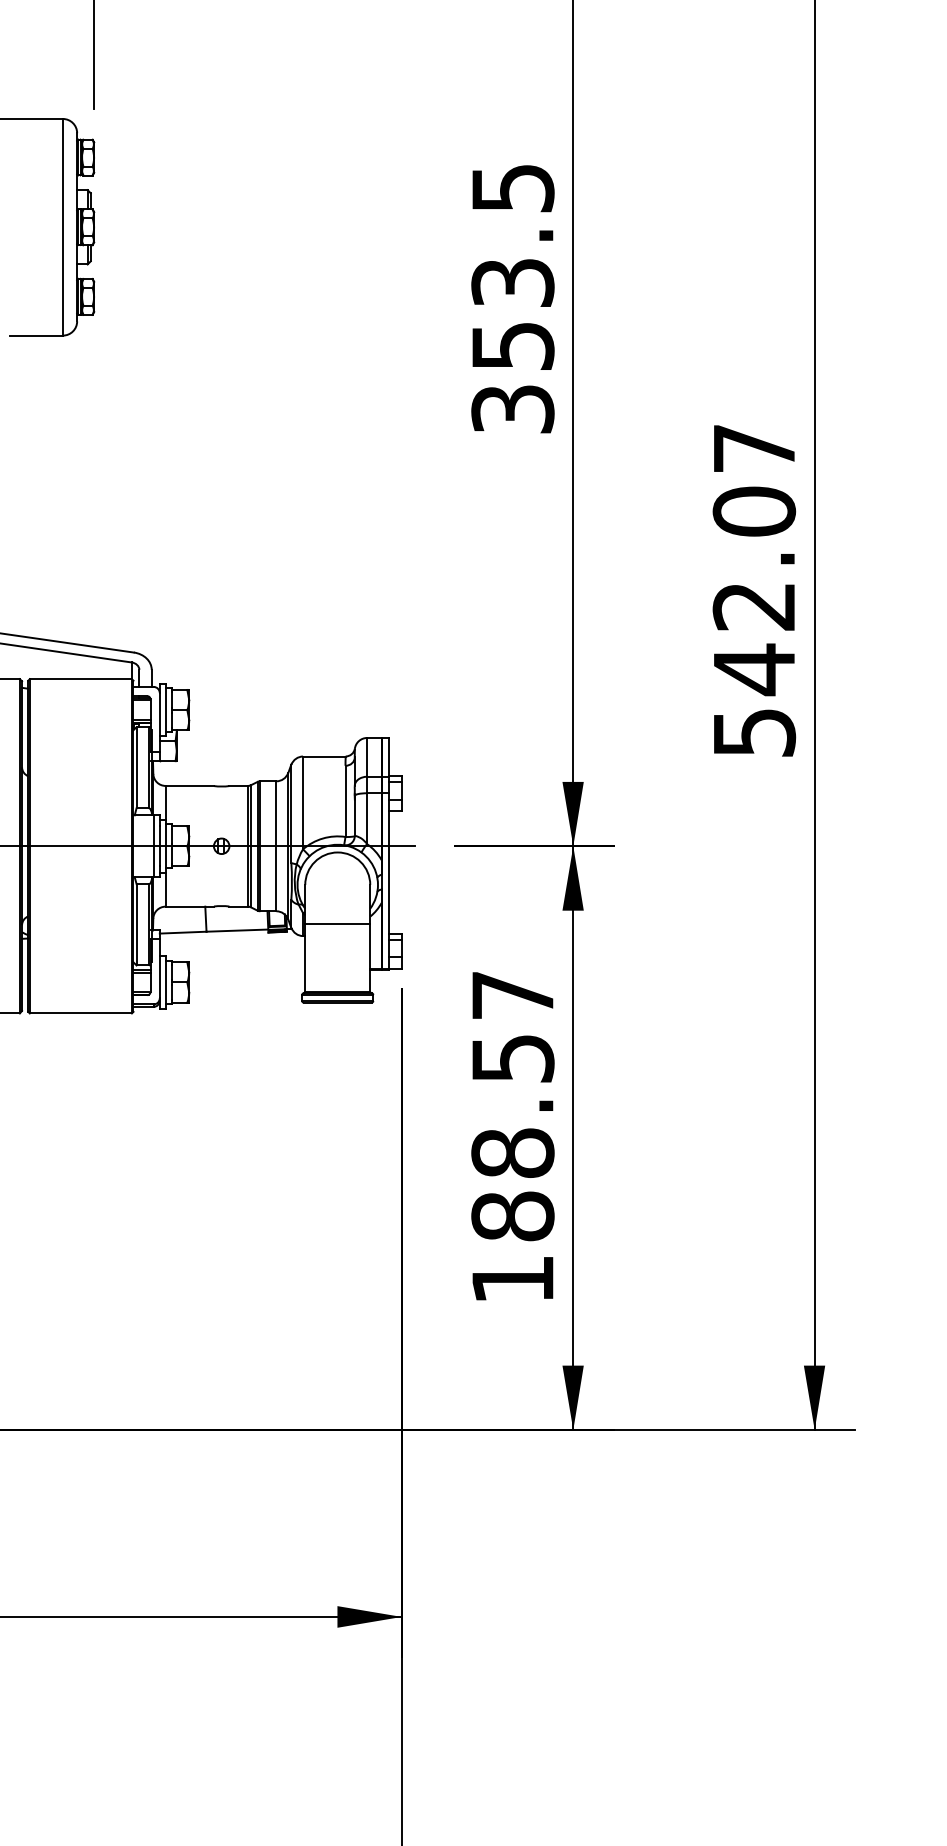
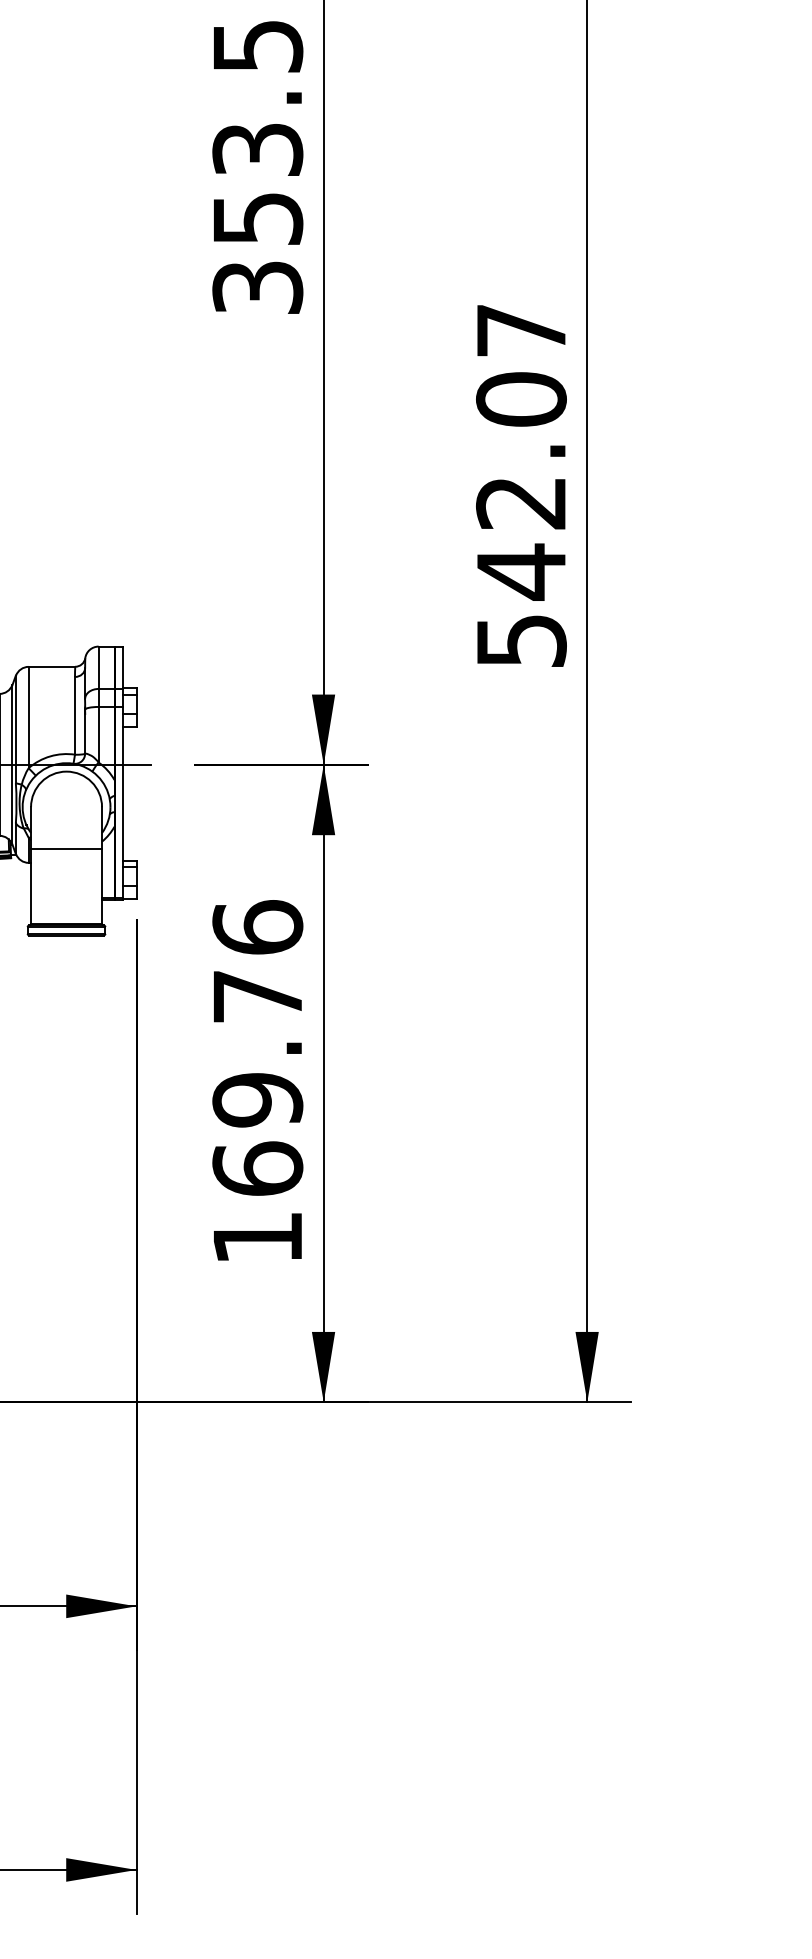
text: (512, 1105) -> (257, 1047), 188.57 -> 169.76

